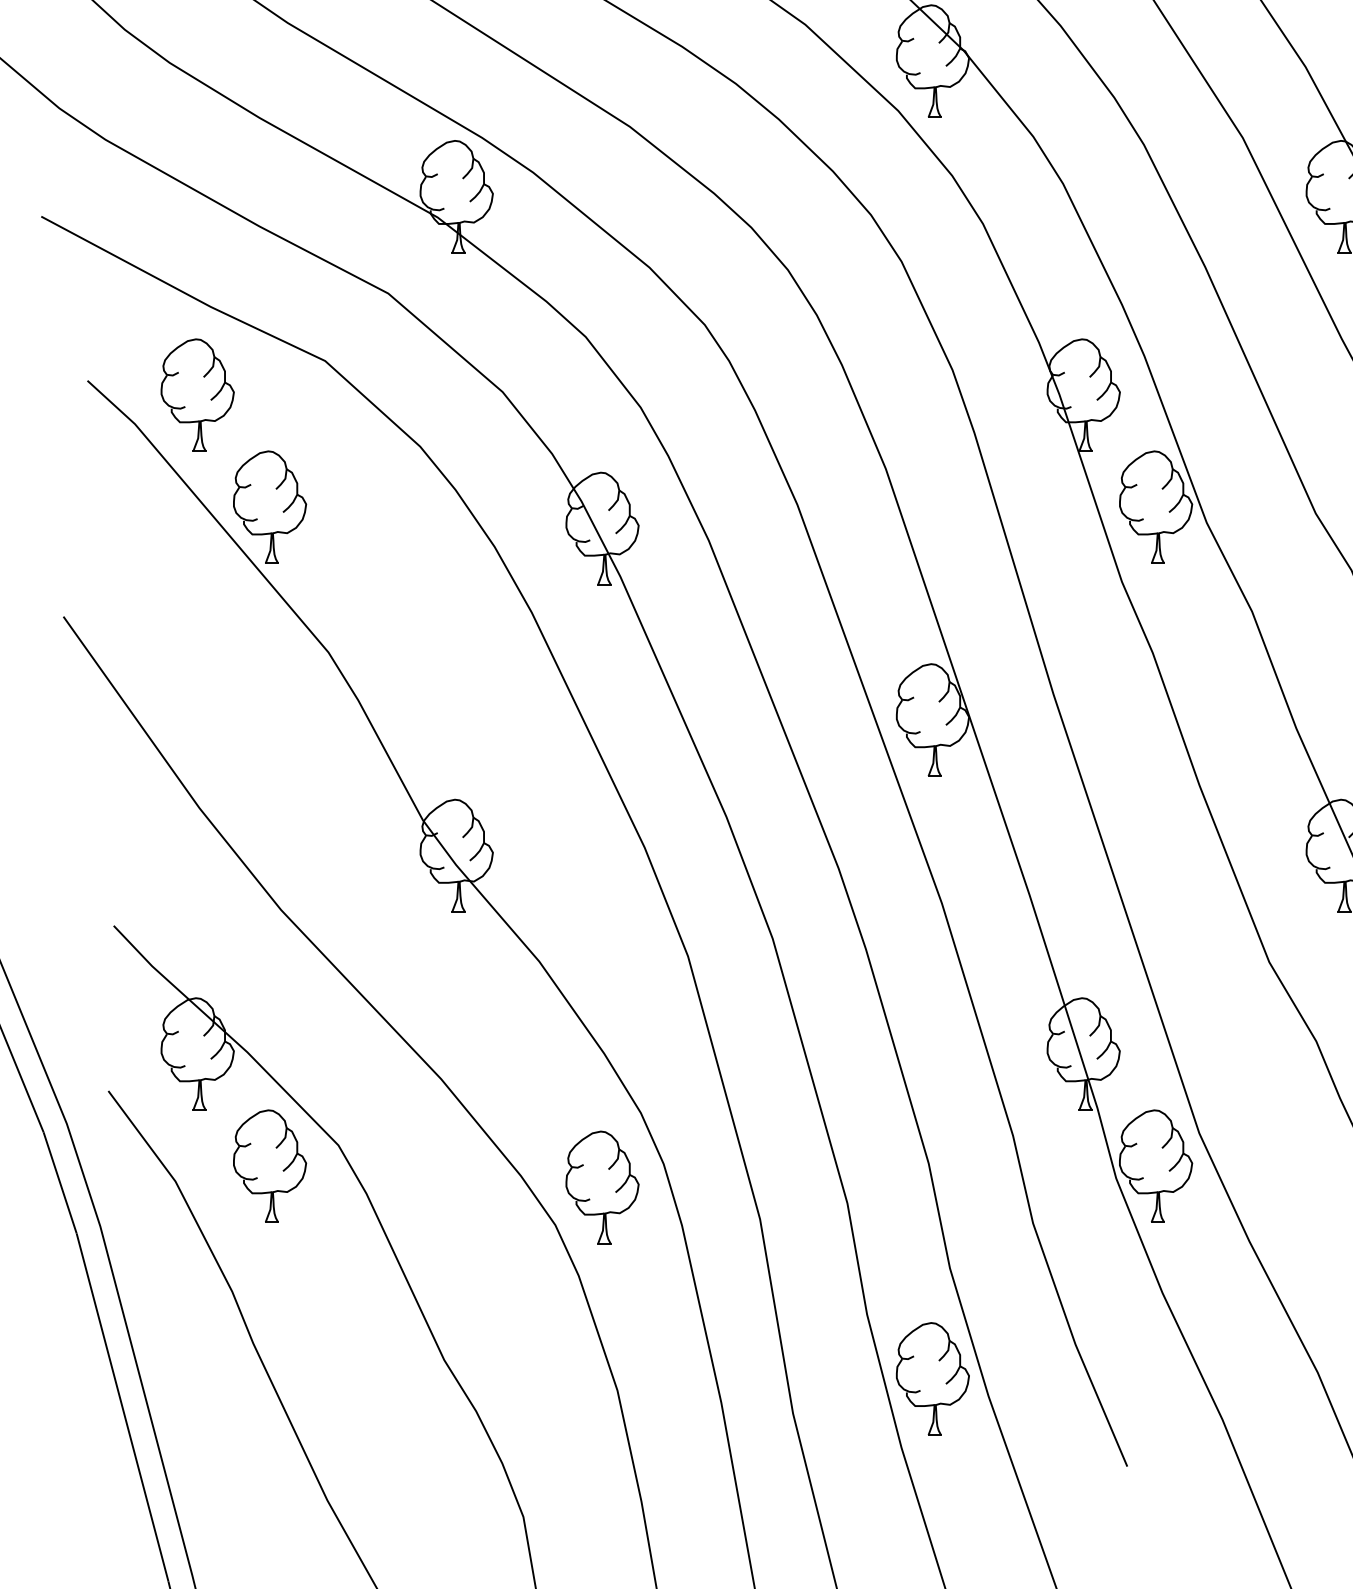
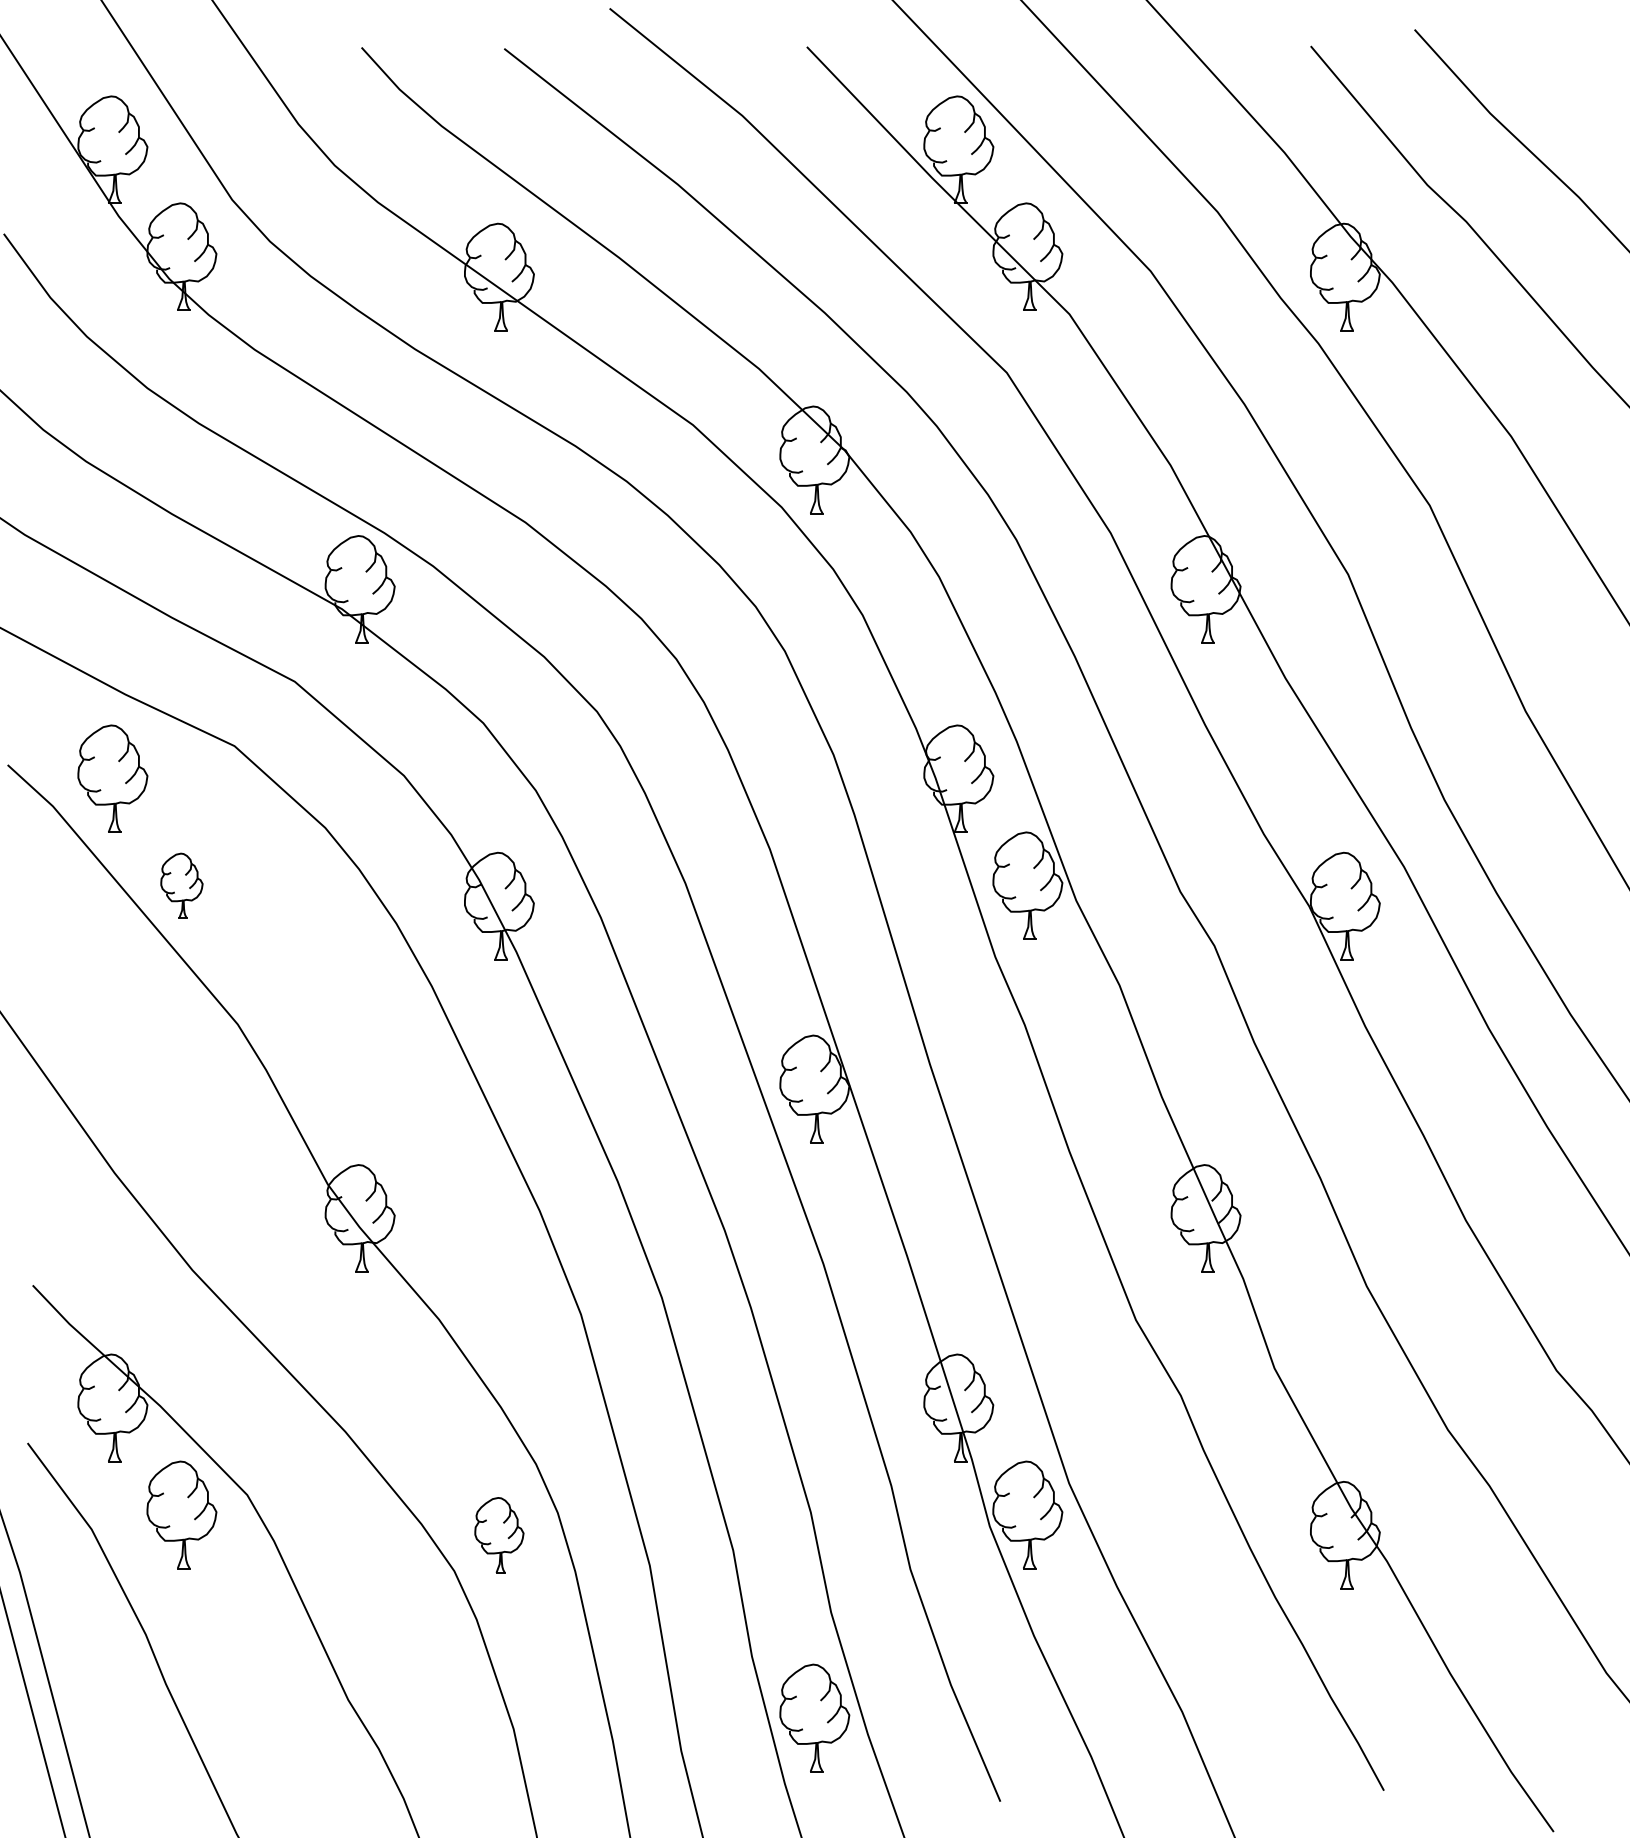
part: (269, 506) -> (181, 885), size x0.6
part: (602, 1187) -> (499, 1535), size x0.7

